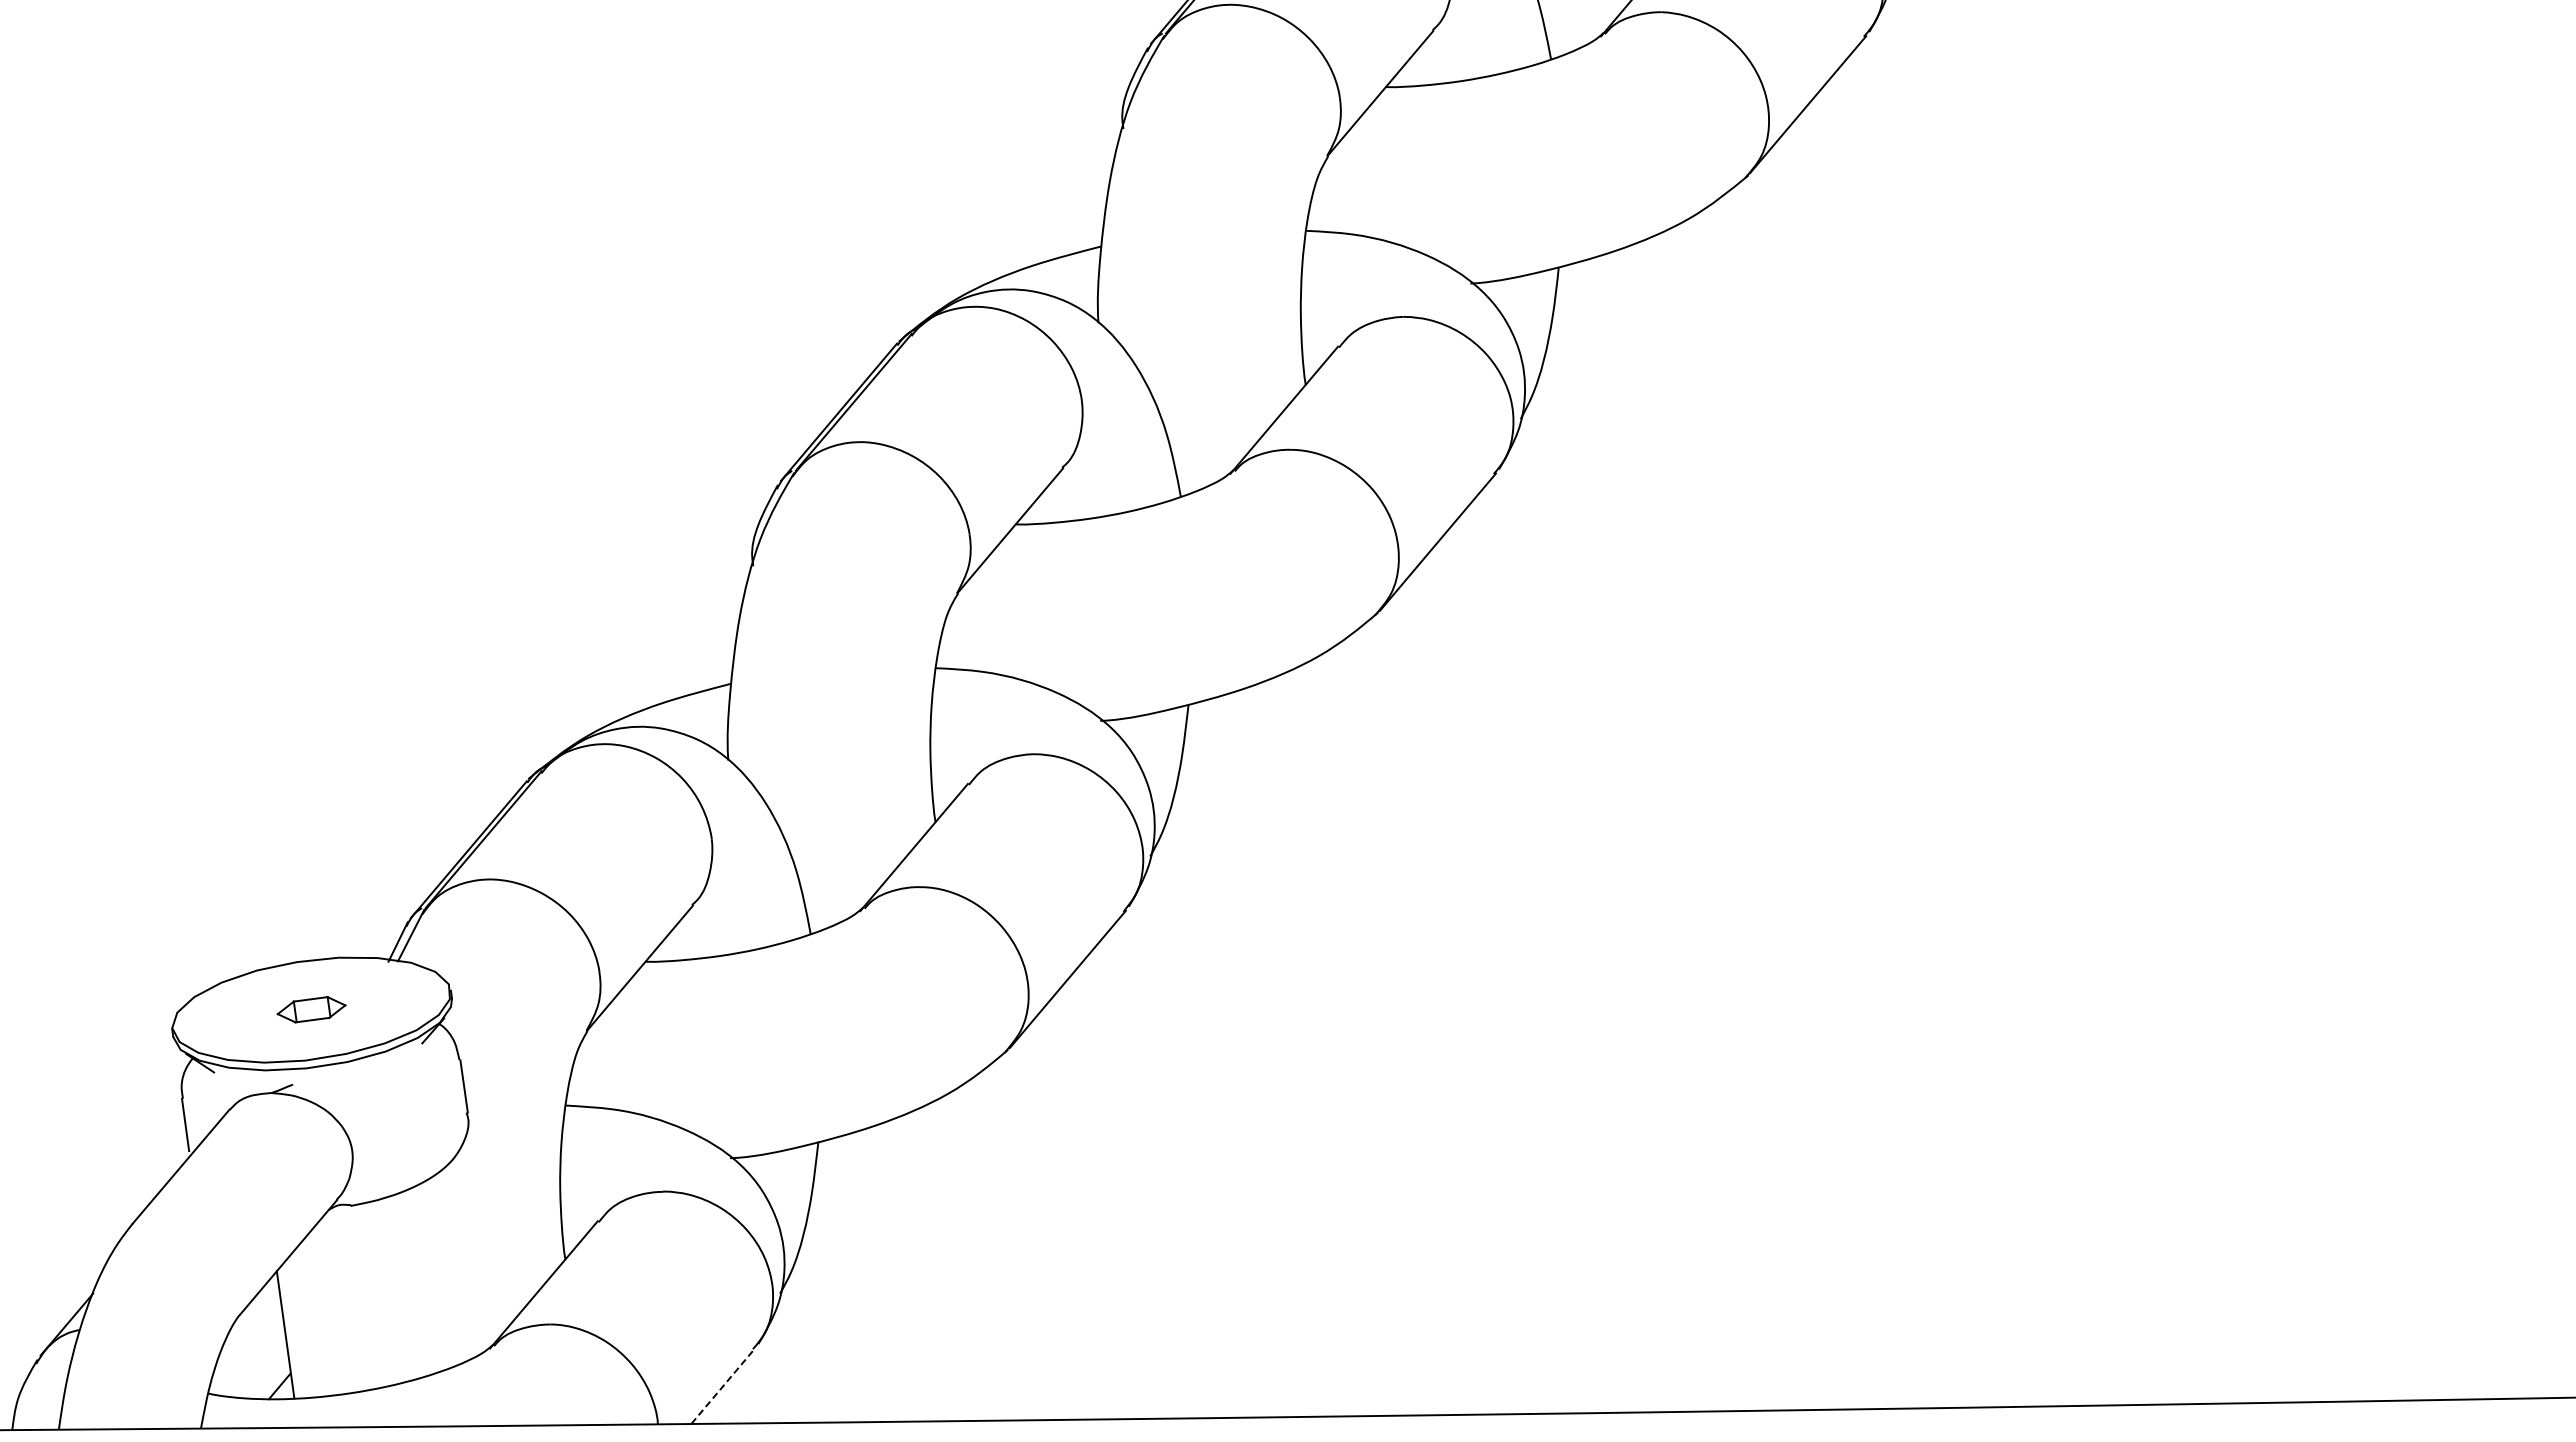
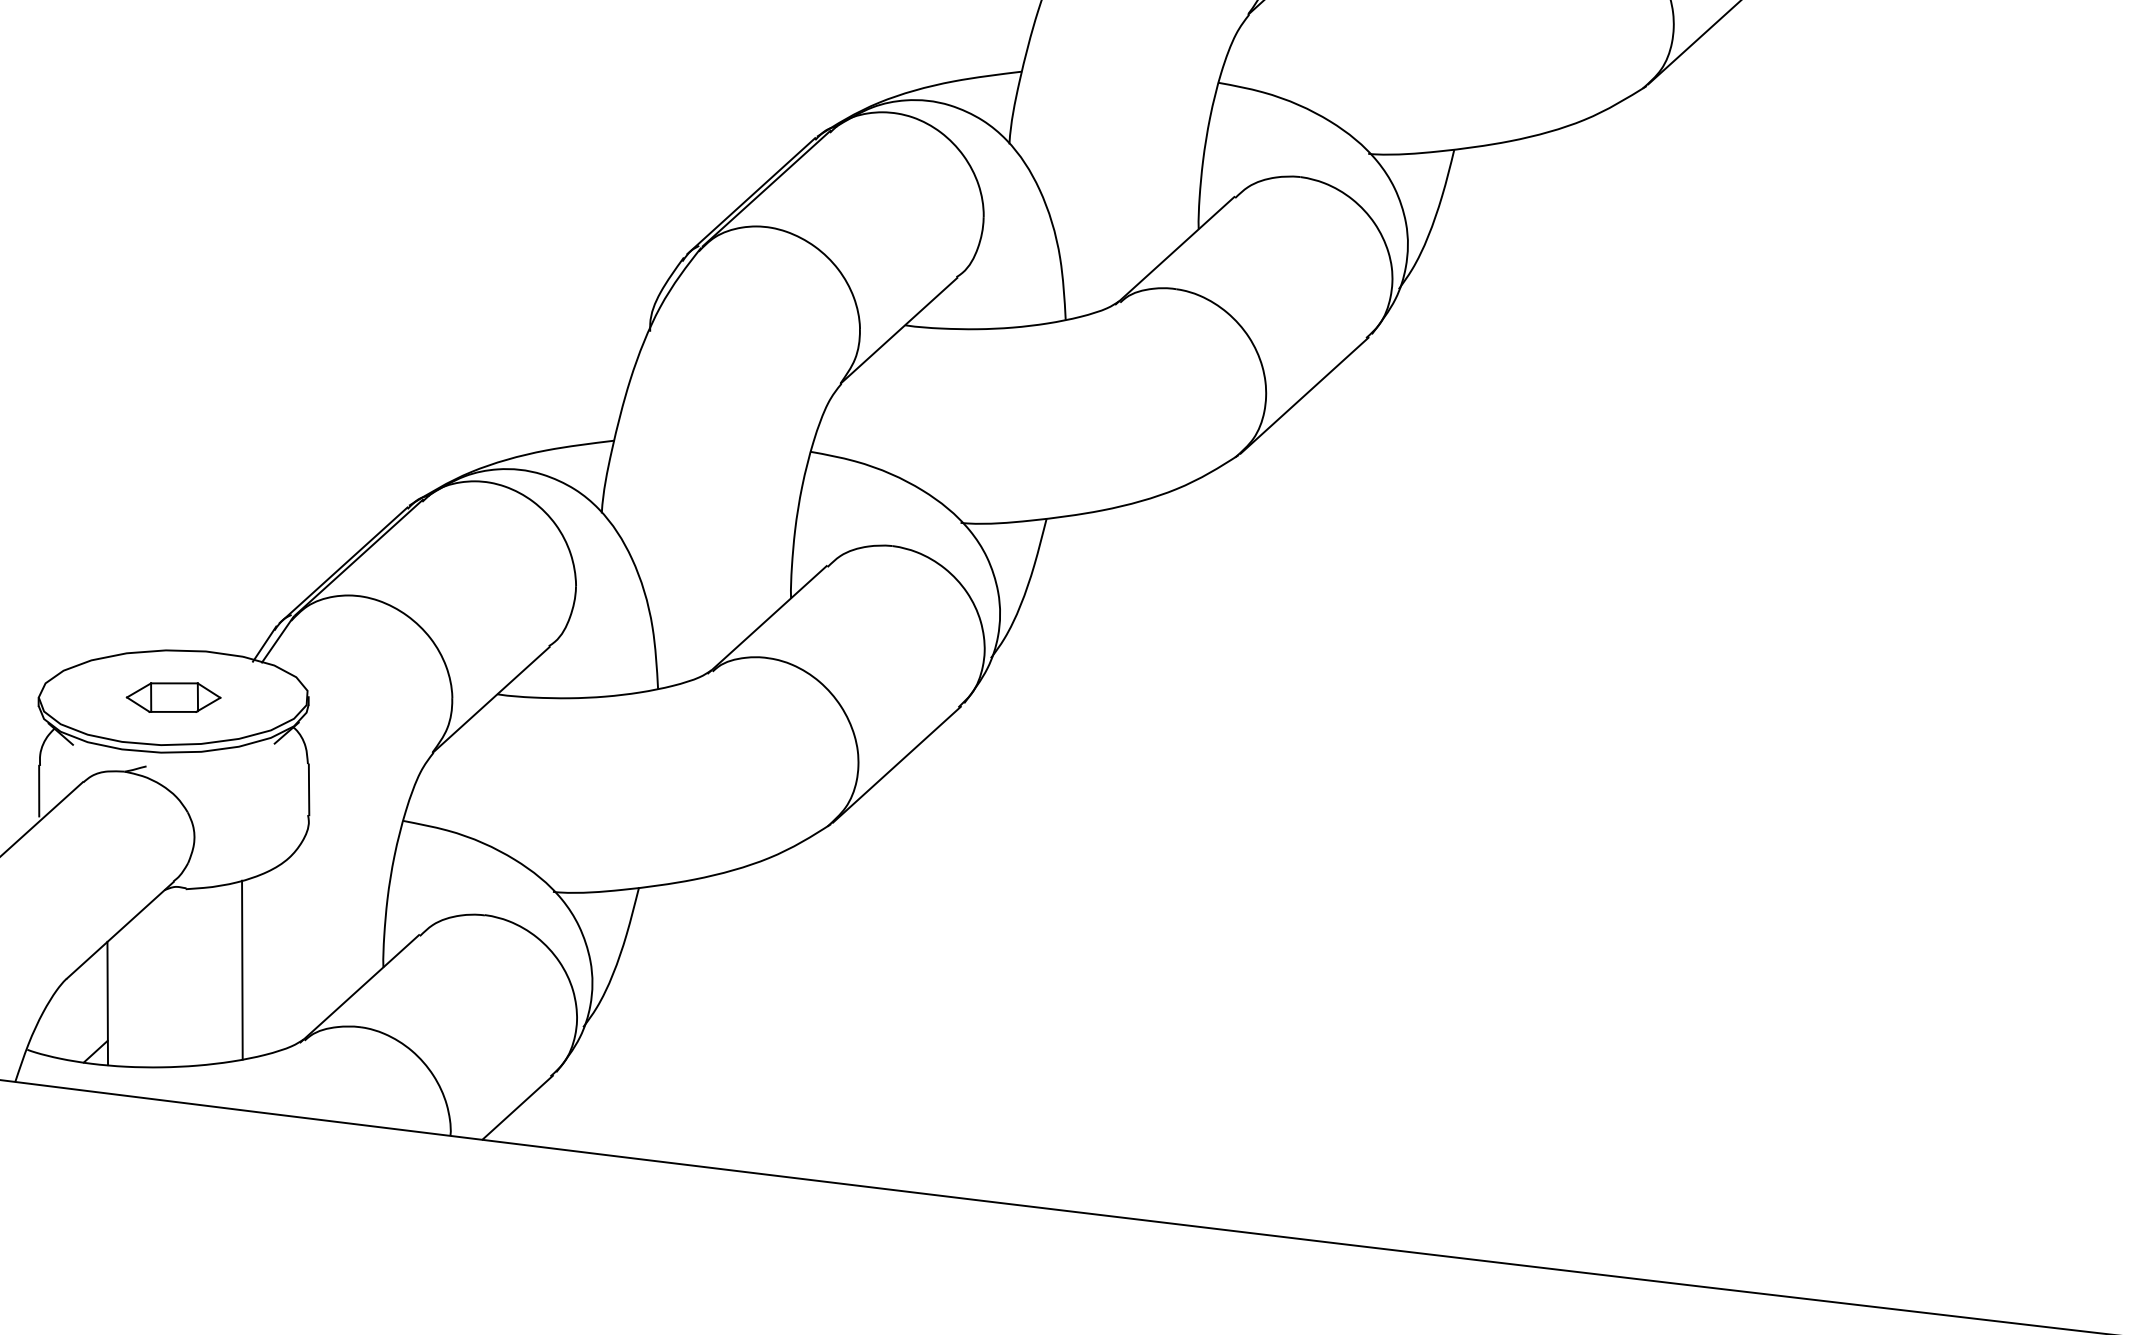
part: (311, 1009) -> (173, 697), size x1.43
line: (419, 1281) -> (241, 969), added
line: (723, 1385) -> (517, 1107), dashed -> solid

